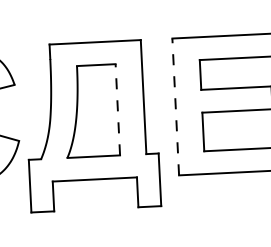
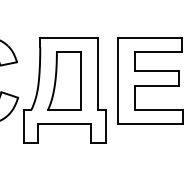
line: (175, 105) -> (117, 80), dashed -> solid
line: (118, 110) -> (81, 81), dashed -> solid

